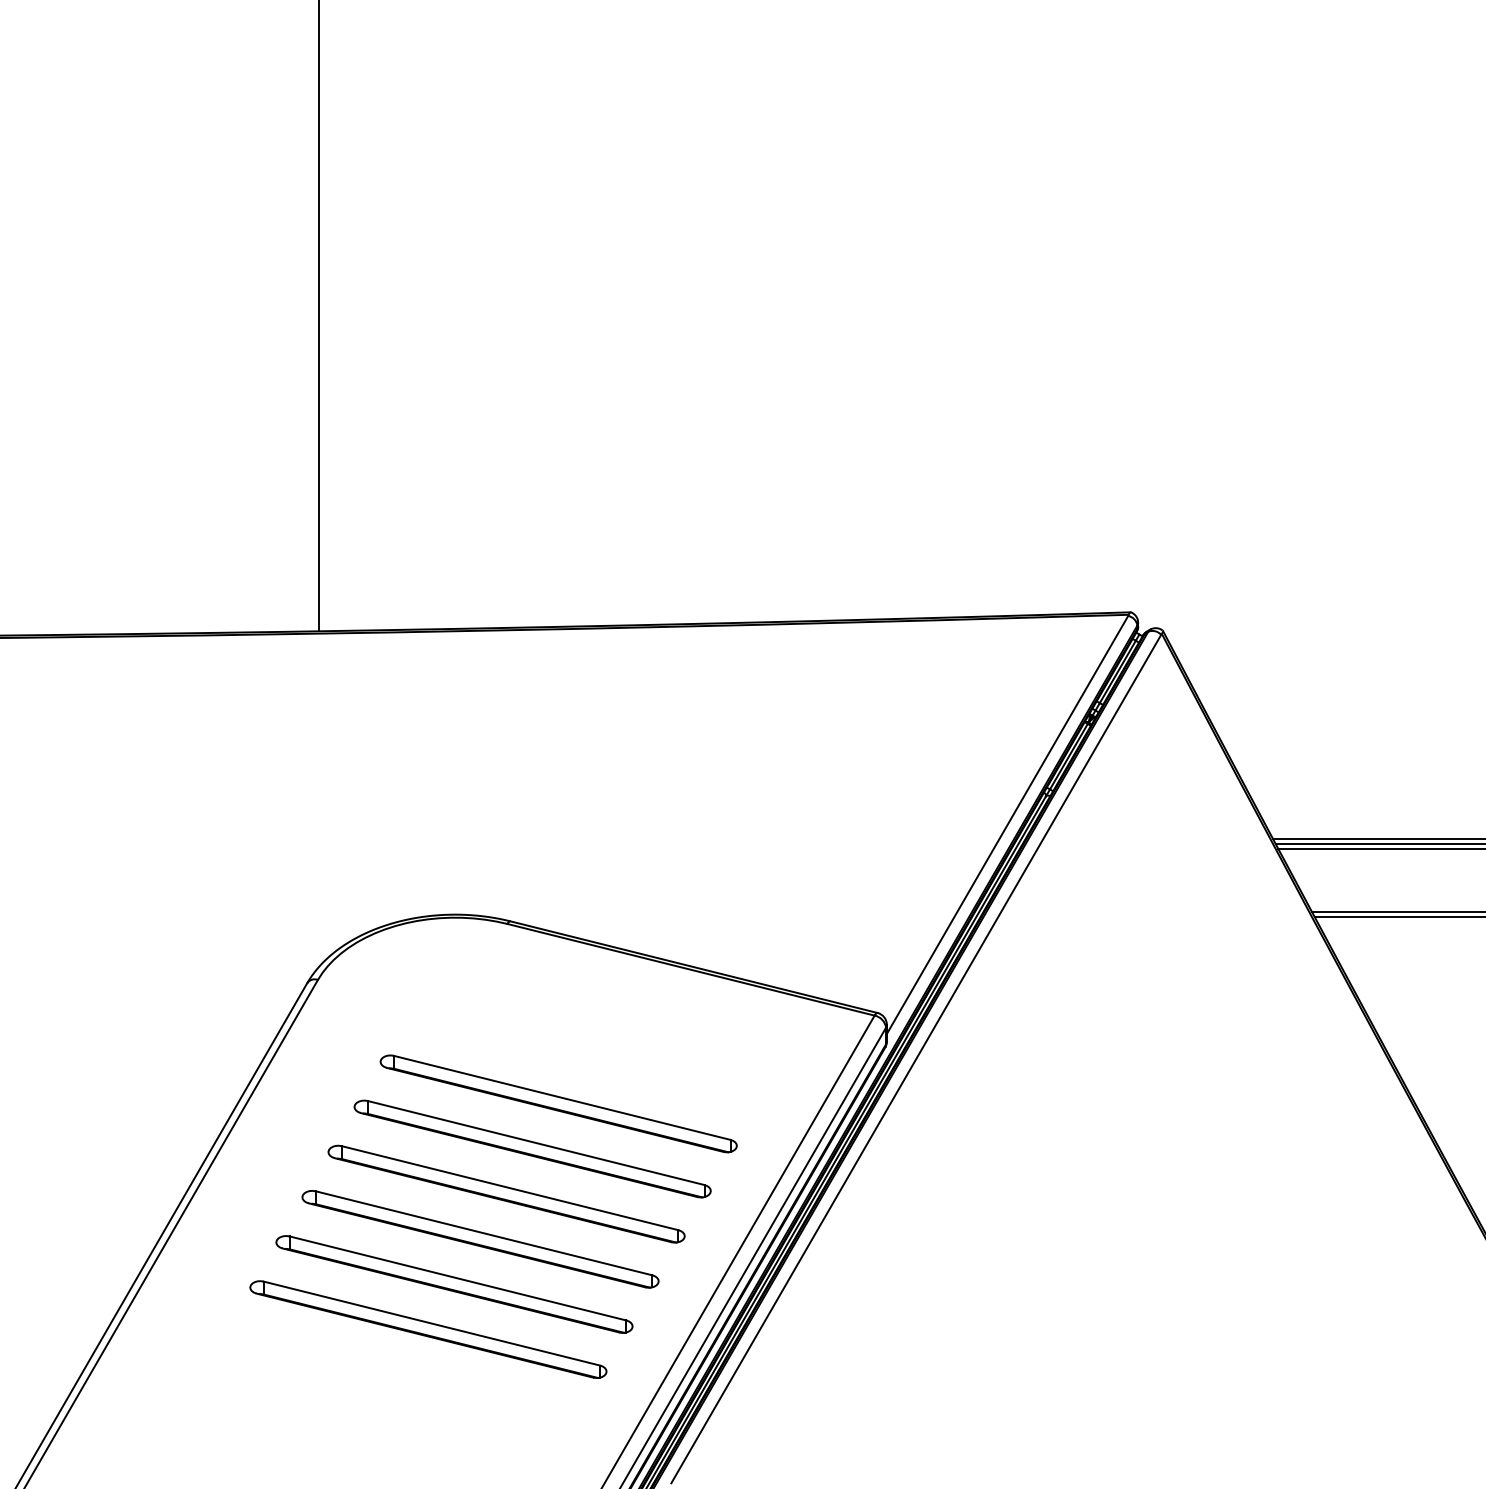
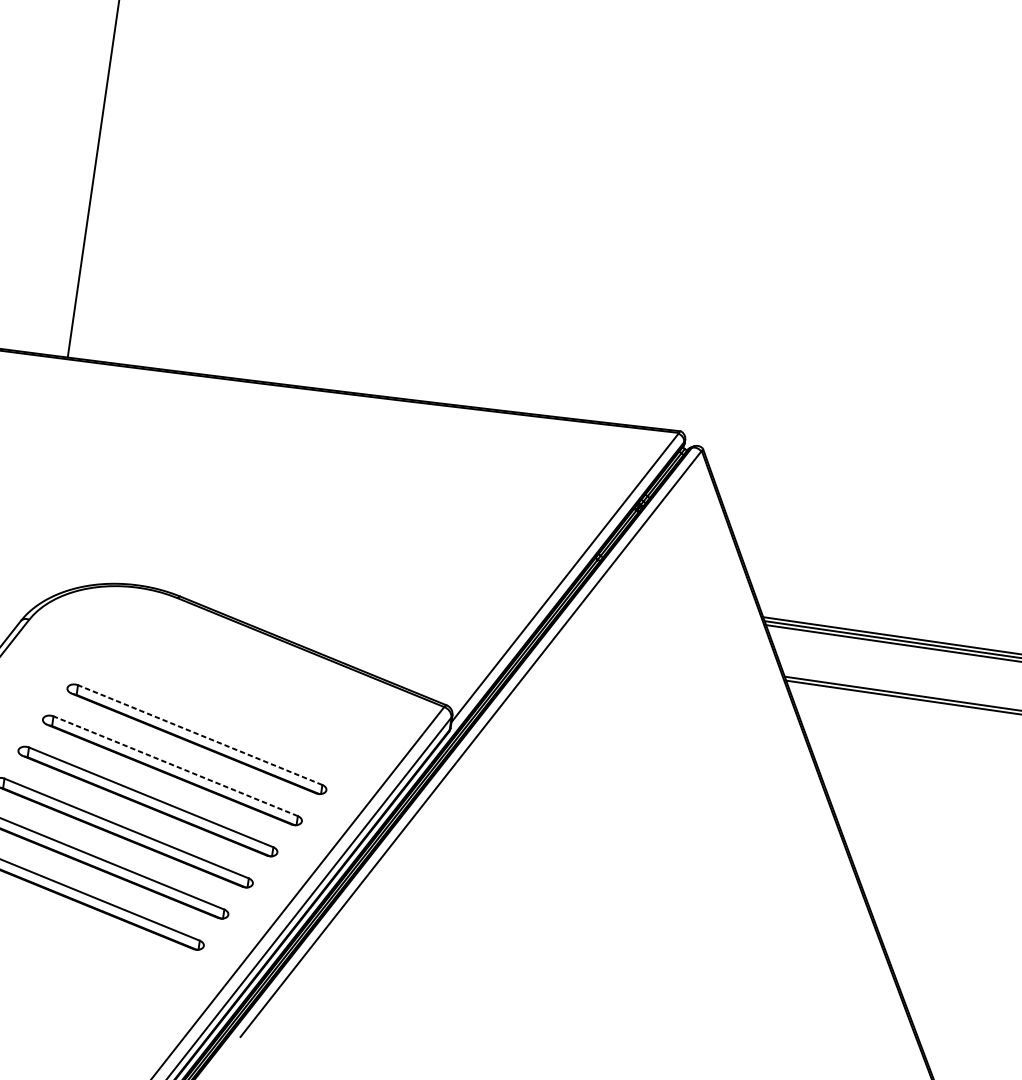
line: (562, 1097) -> (200, 734), solid -> dashed
line: (536, 1143) -> (175, 766), solid -> dashed

